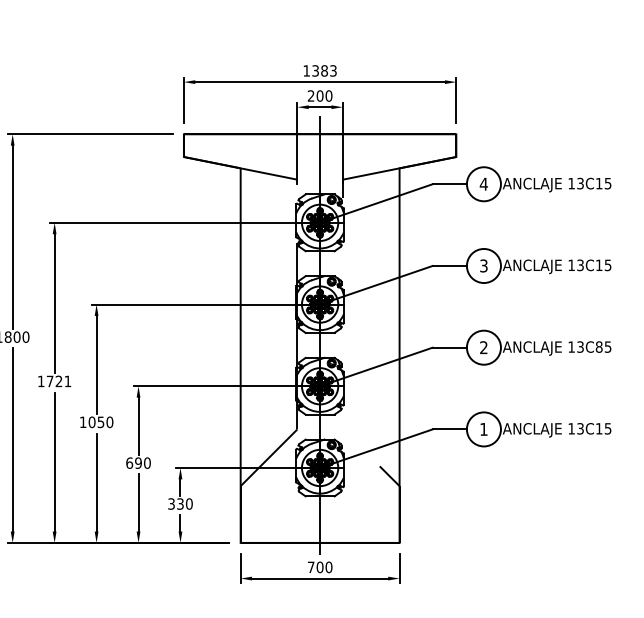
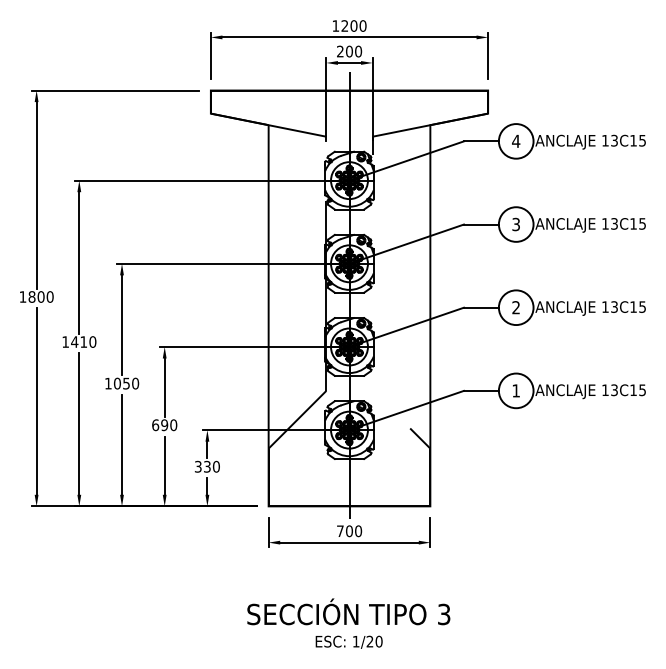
text: (324, 70) -> (353, 25), 1383 -> 1200
text: (599, 346) -> (633, 306), 13C85 -> 13C15
text: (58, 380) -> (83, 341), 1721 -> 1410

